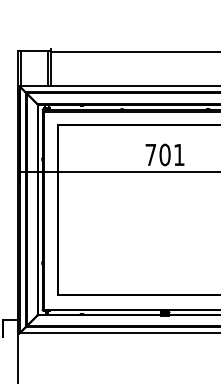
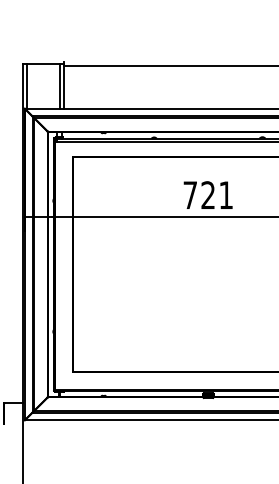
text: (165, 155) -> (208, 195), 701 -> 721

